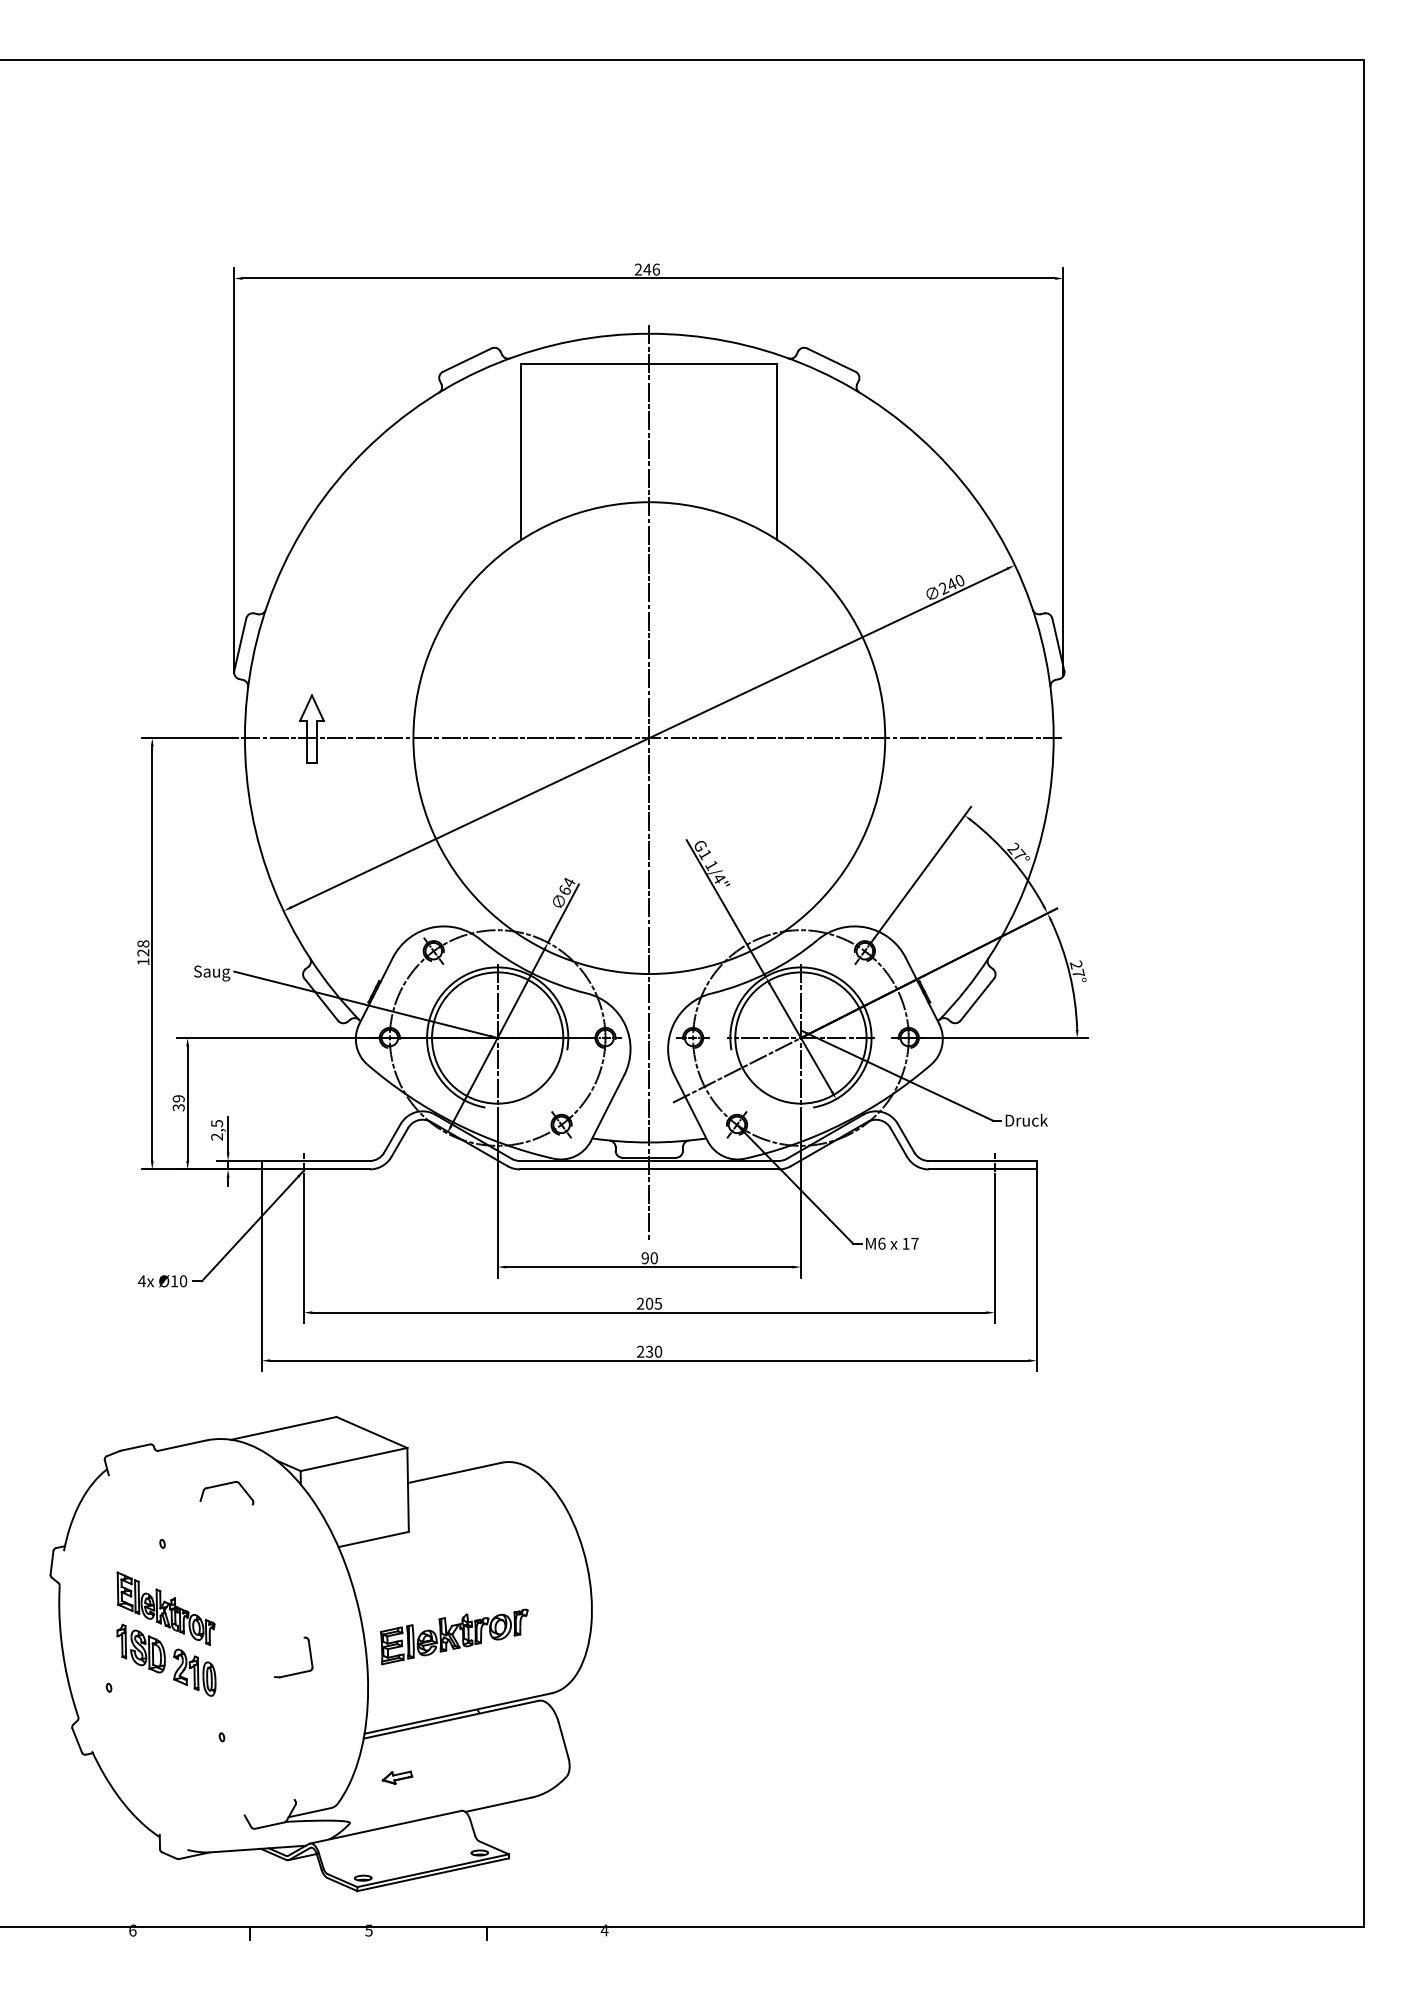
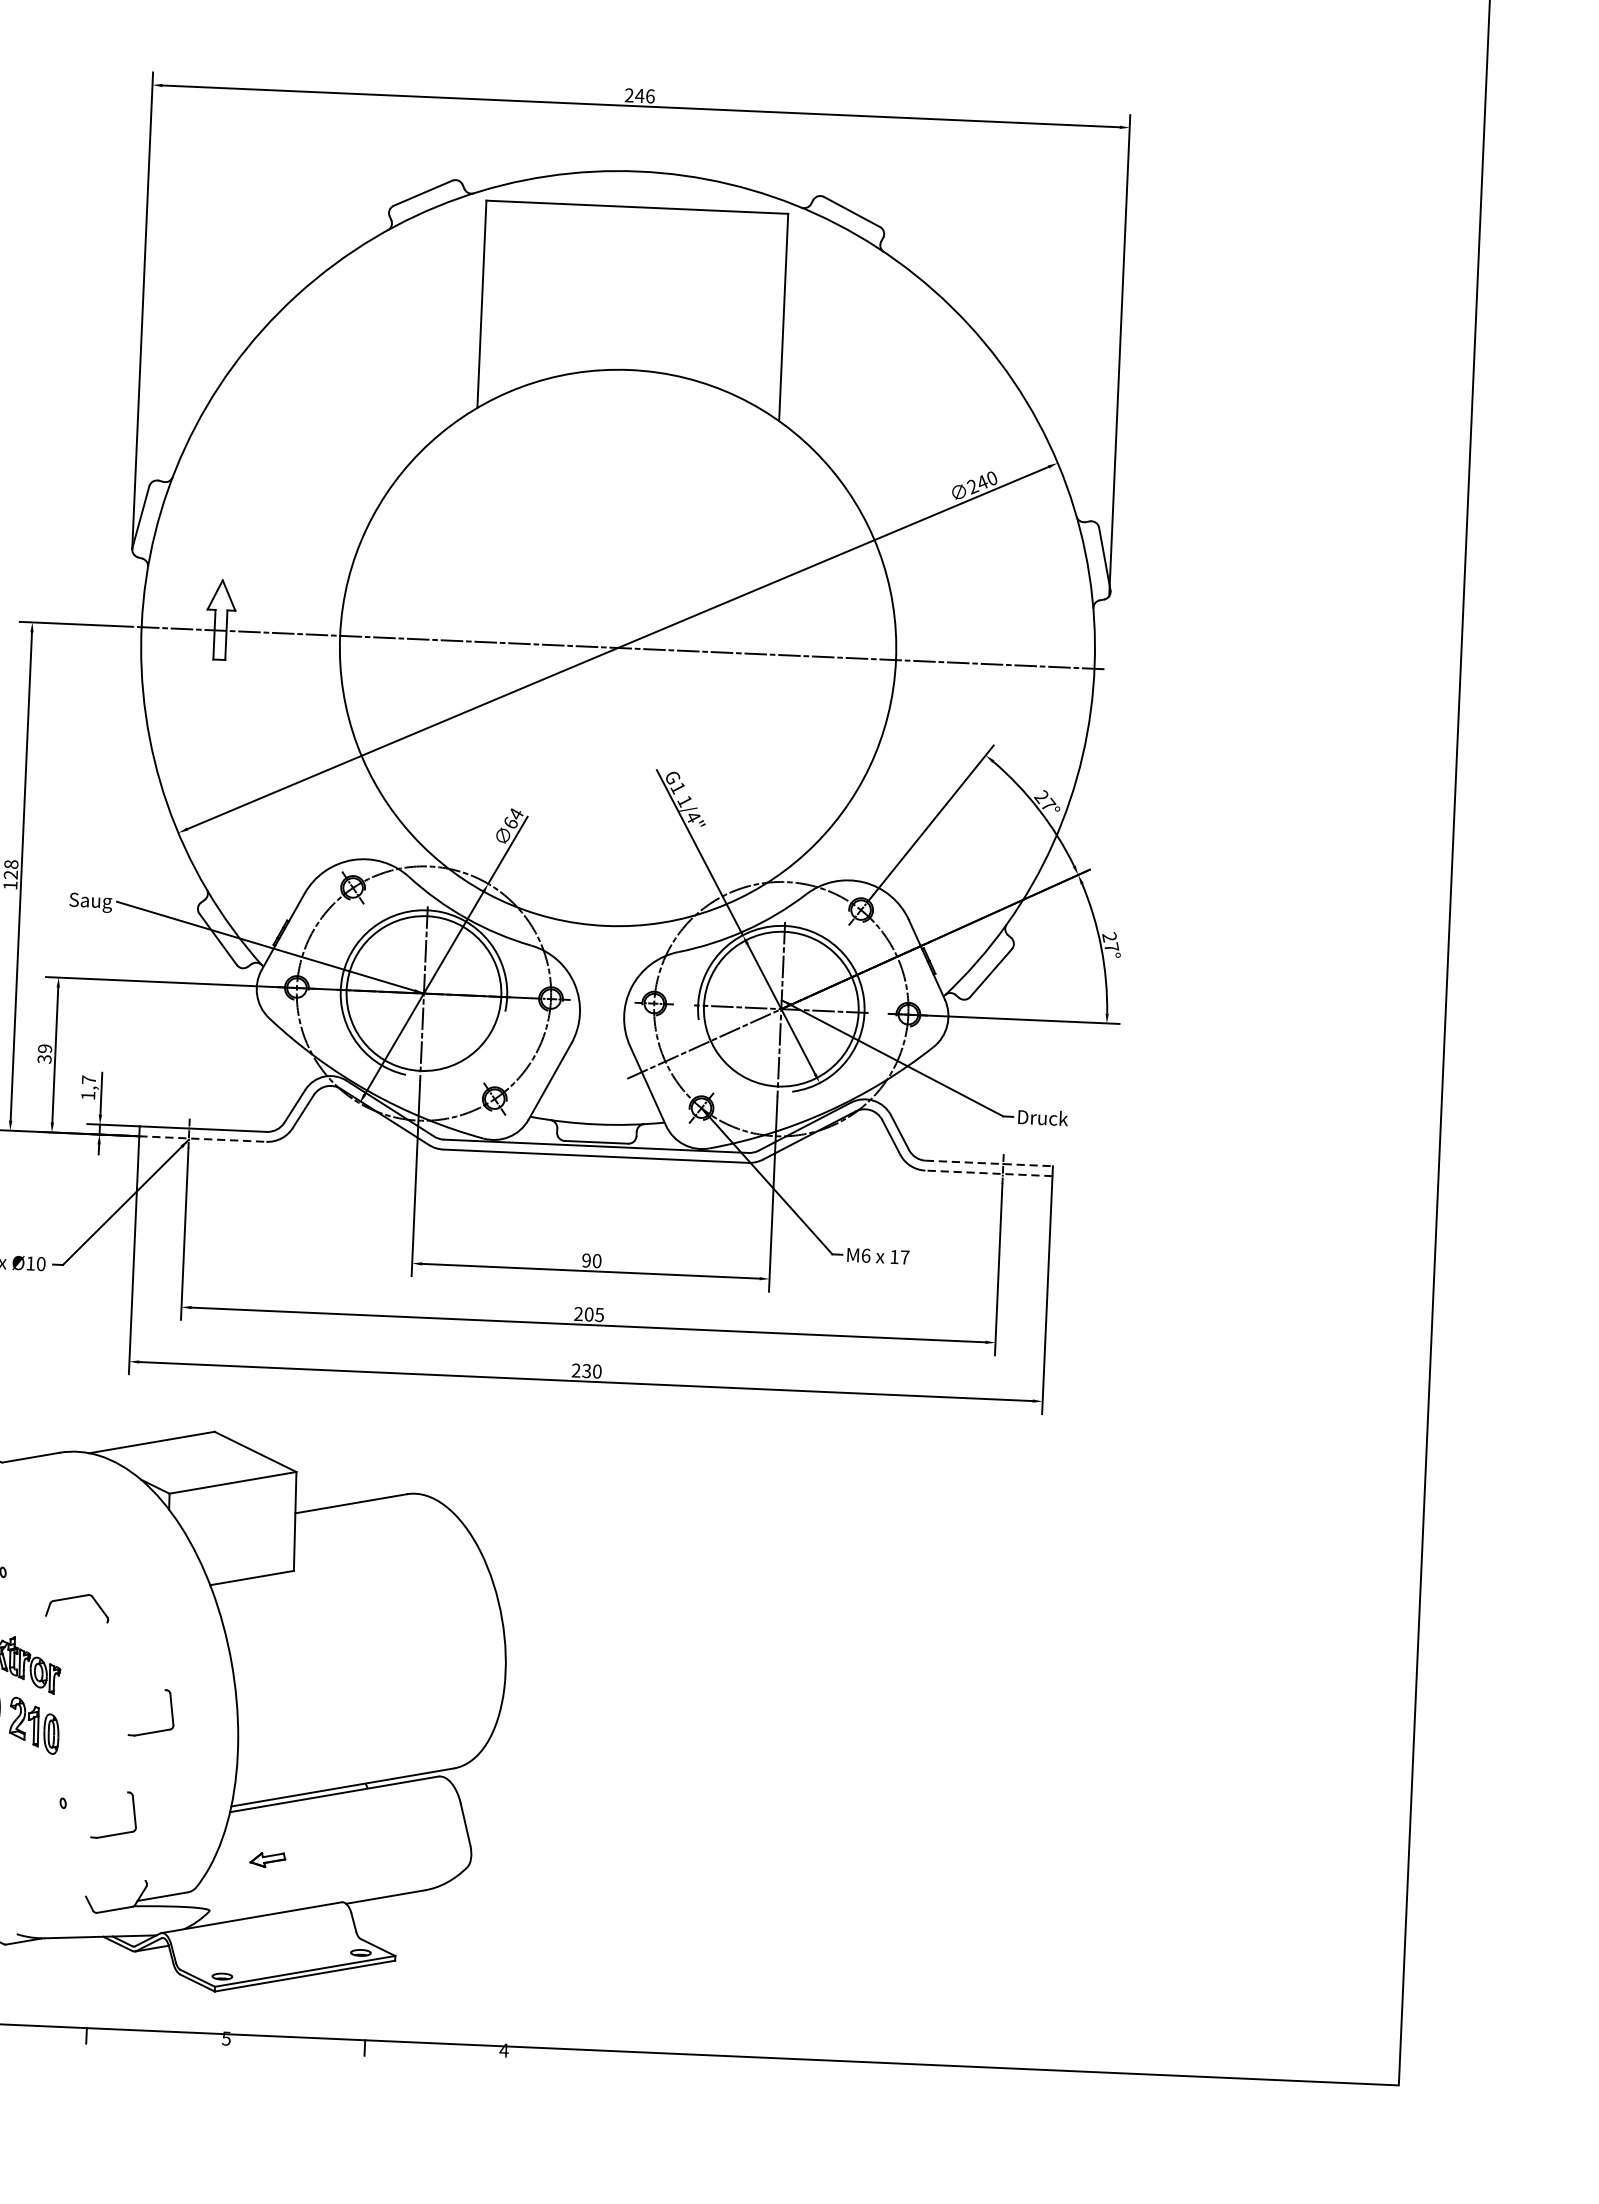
line: (649, 782) -> (616, 700), removed
text: (217, 1130) -> (89, 1088), 2,5 -> 1,7
line: (982, 1161) -> (988, 1163), solid -> dashed
line: (315, 1169) -> (202, 1139), solid -> dashed
line: (982, 1169) -> (988, 1173), solid -> dashed
part: (225, 1485) -> (76, 1598), moved
part: (454, 1636) -> (342, 1696), removed
part: (268, 1760) -> (116, 1833), added

